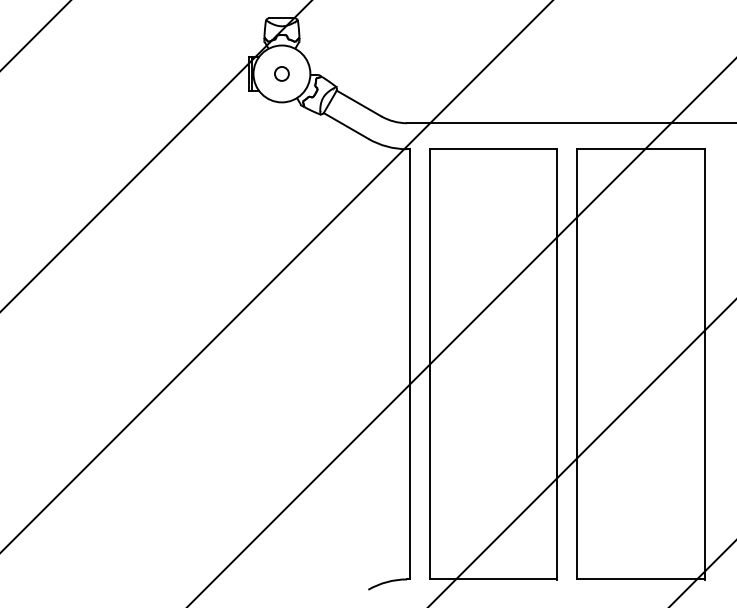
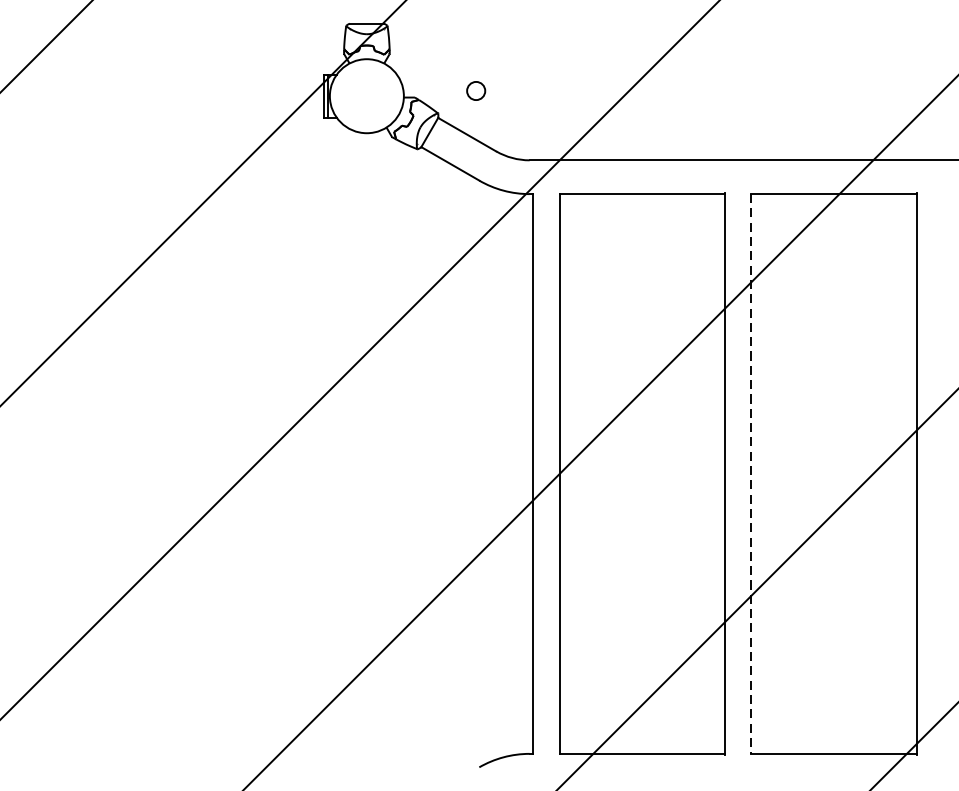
circle: (281, 73) -> (475, 90), moved
line: (577, 364) -> (751, 474), solid -> dashed

